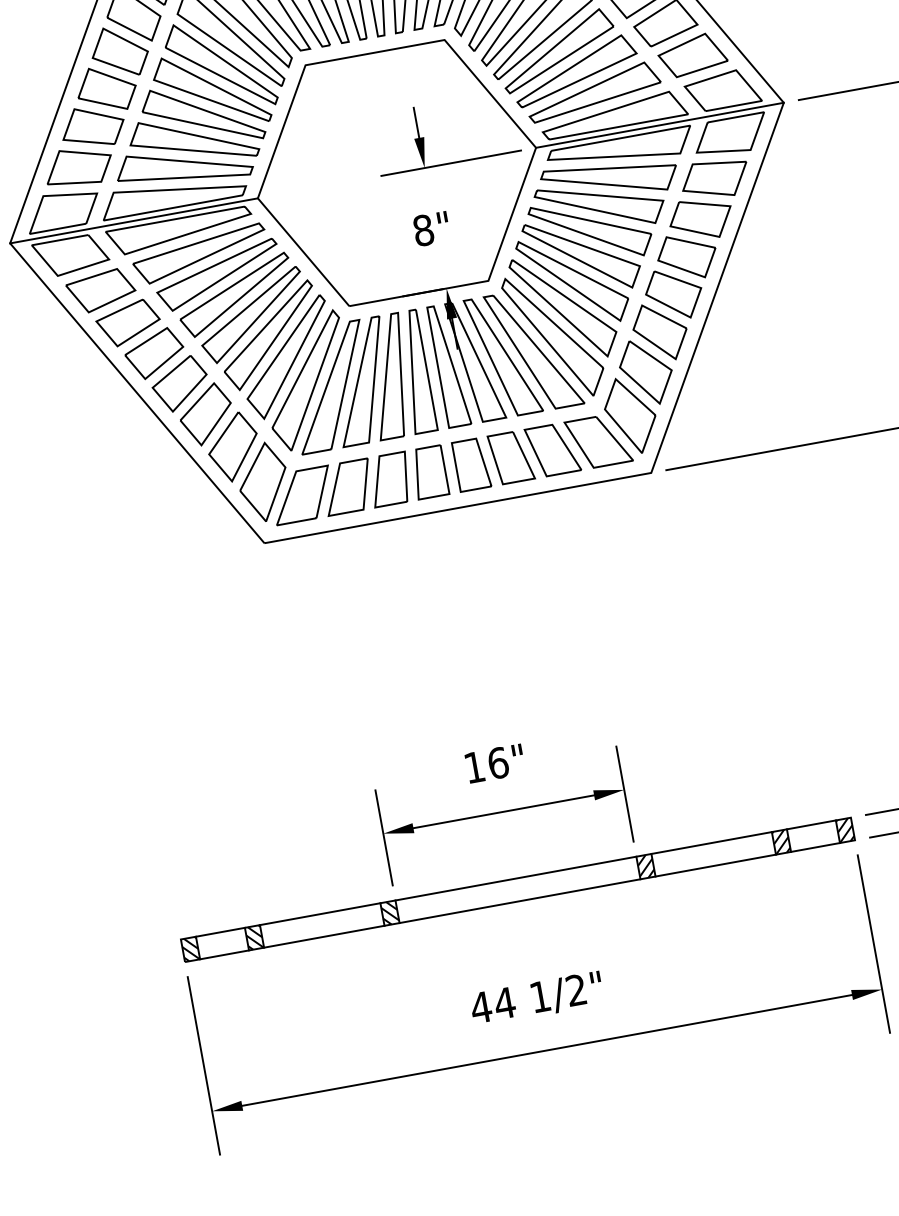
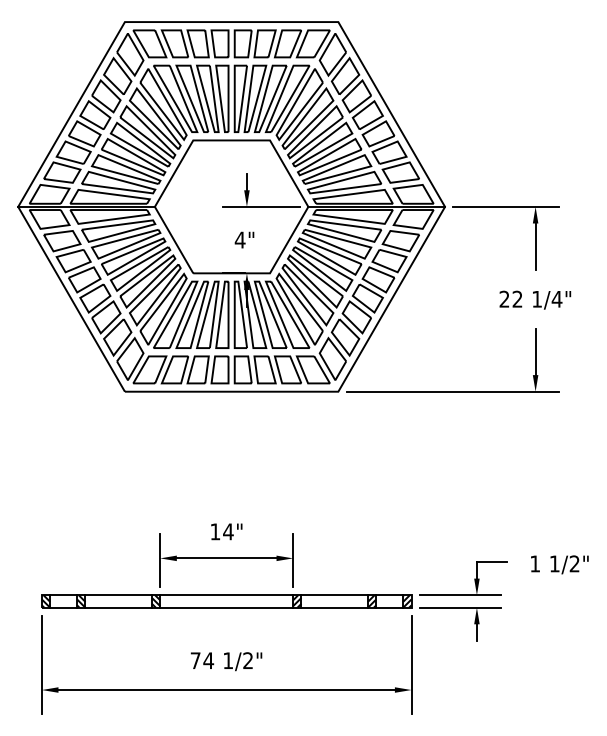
text: (421, 229) -> (239, 239), 8" -> 4"
text: (498, 762) -> (228, 531), 16" -> 14"
text: (480, 1007) -> (195, 660), 44 -> 74

